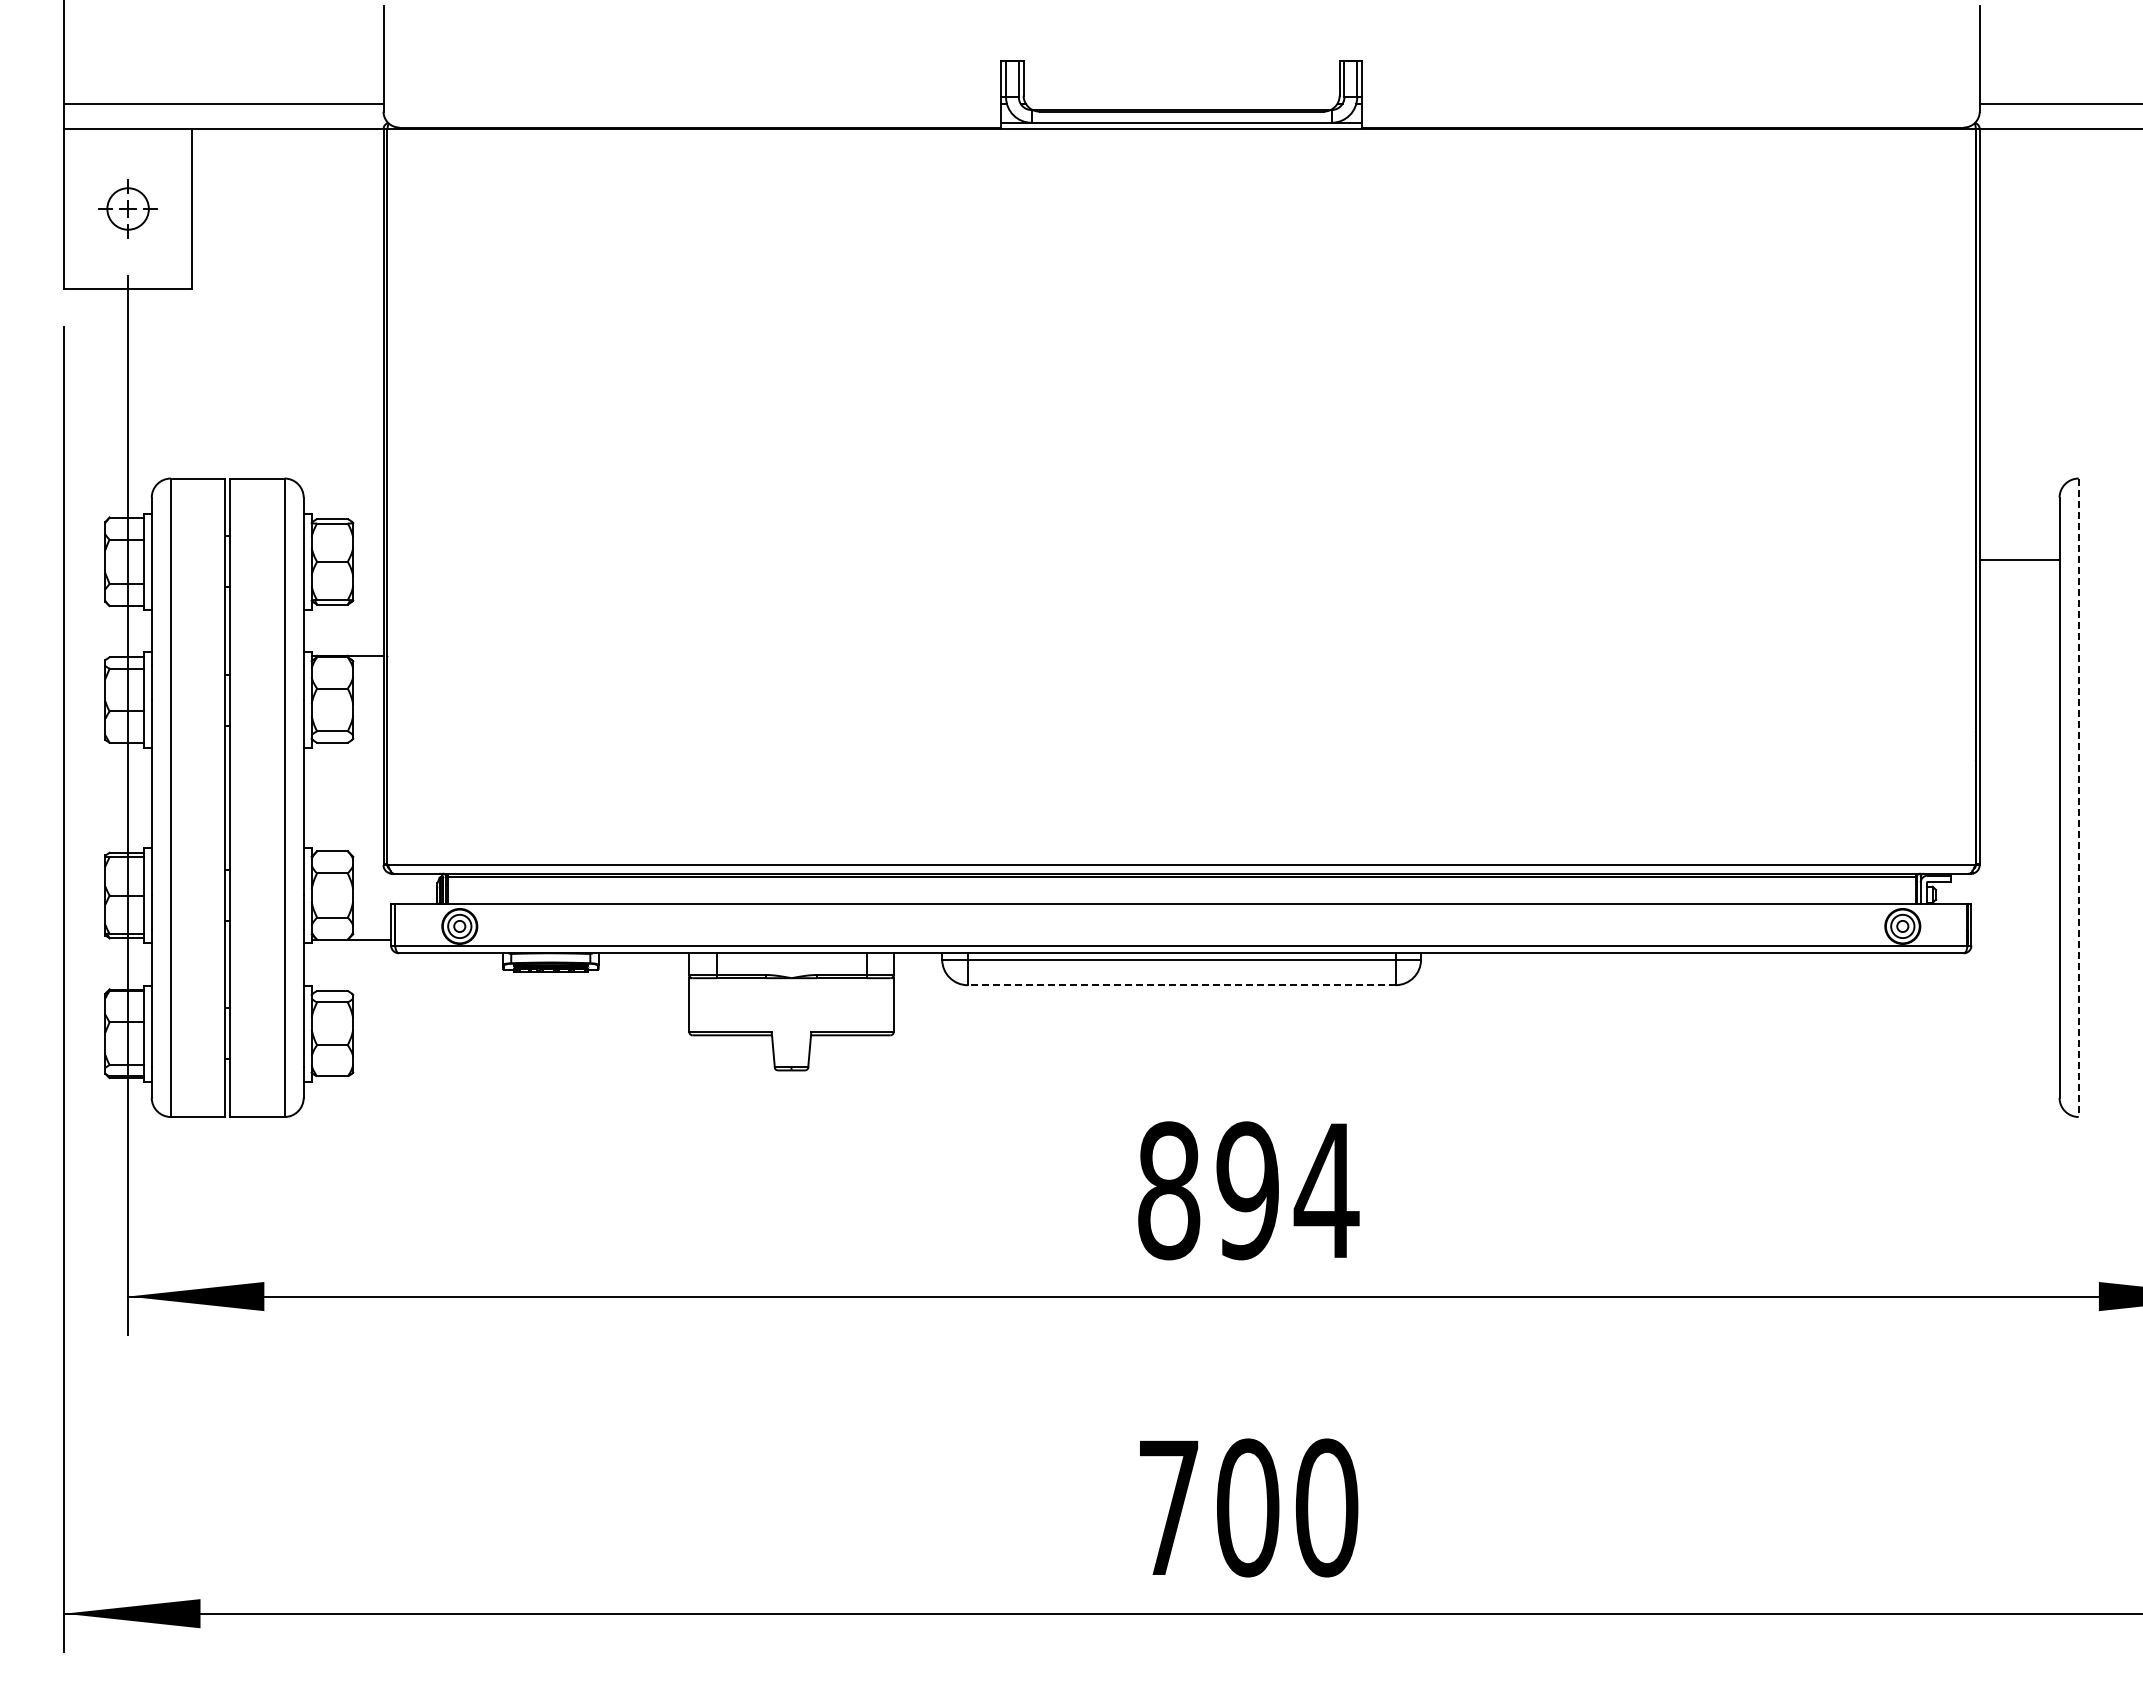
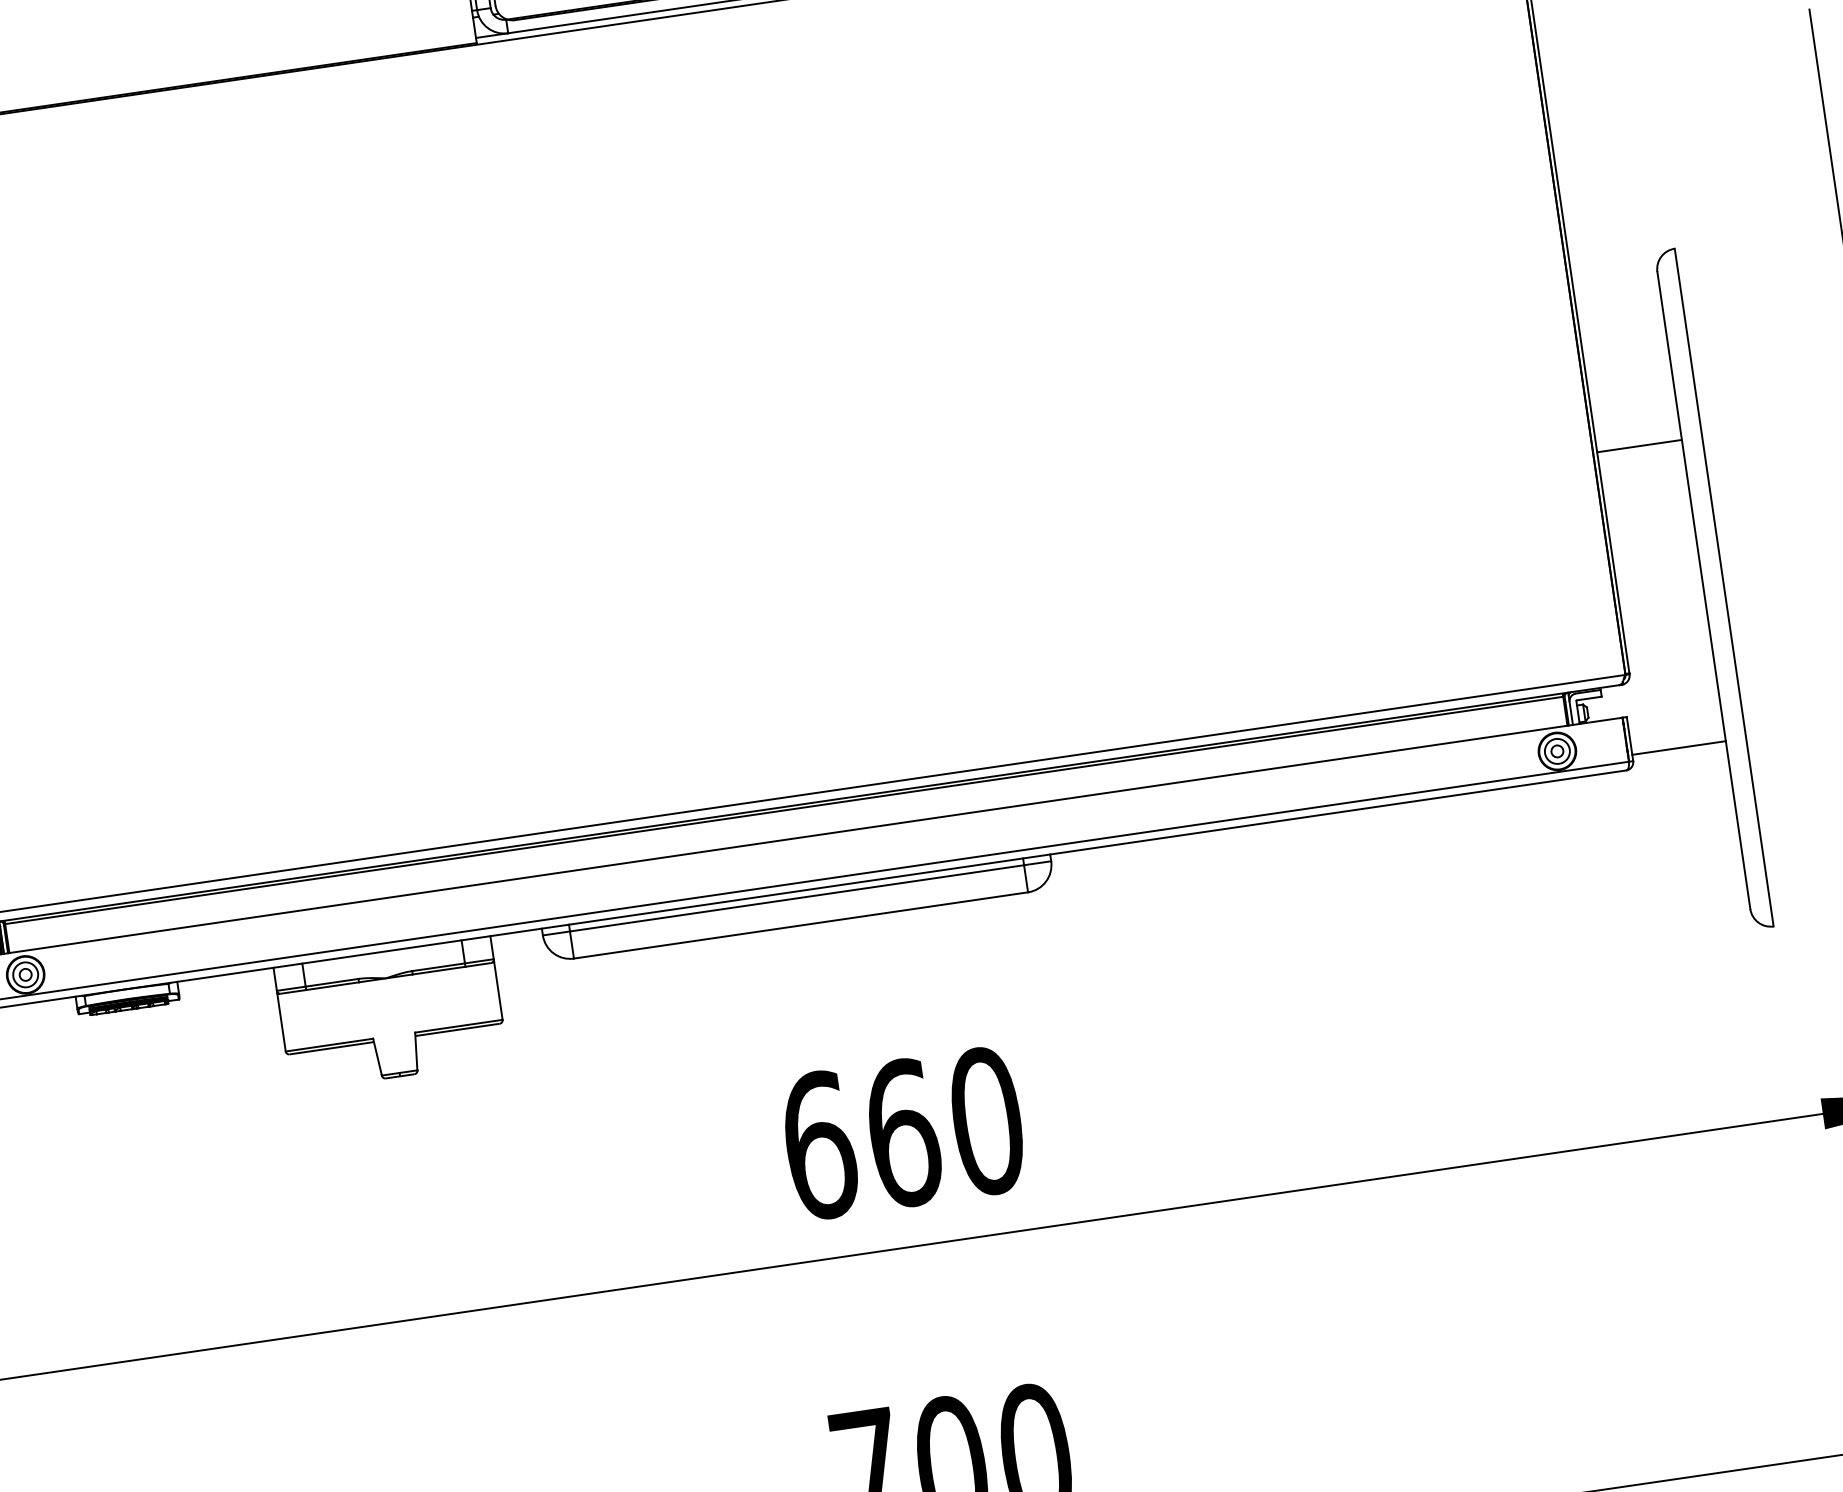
line: (2019, 559) -> (1639, 445), moved
line: (2078, 798) -> (1724, 588), dashed -> solid
line: (2015, 939) -> (1679, 747), added
line: (1181, 985) -> (800, 925), dashed -> solid
text: (1248, 1190) -> (903, 1133), 894 -> 660

